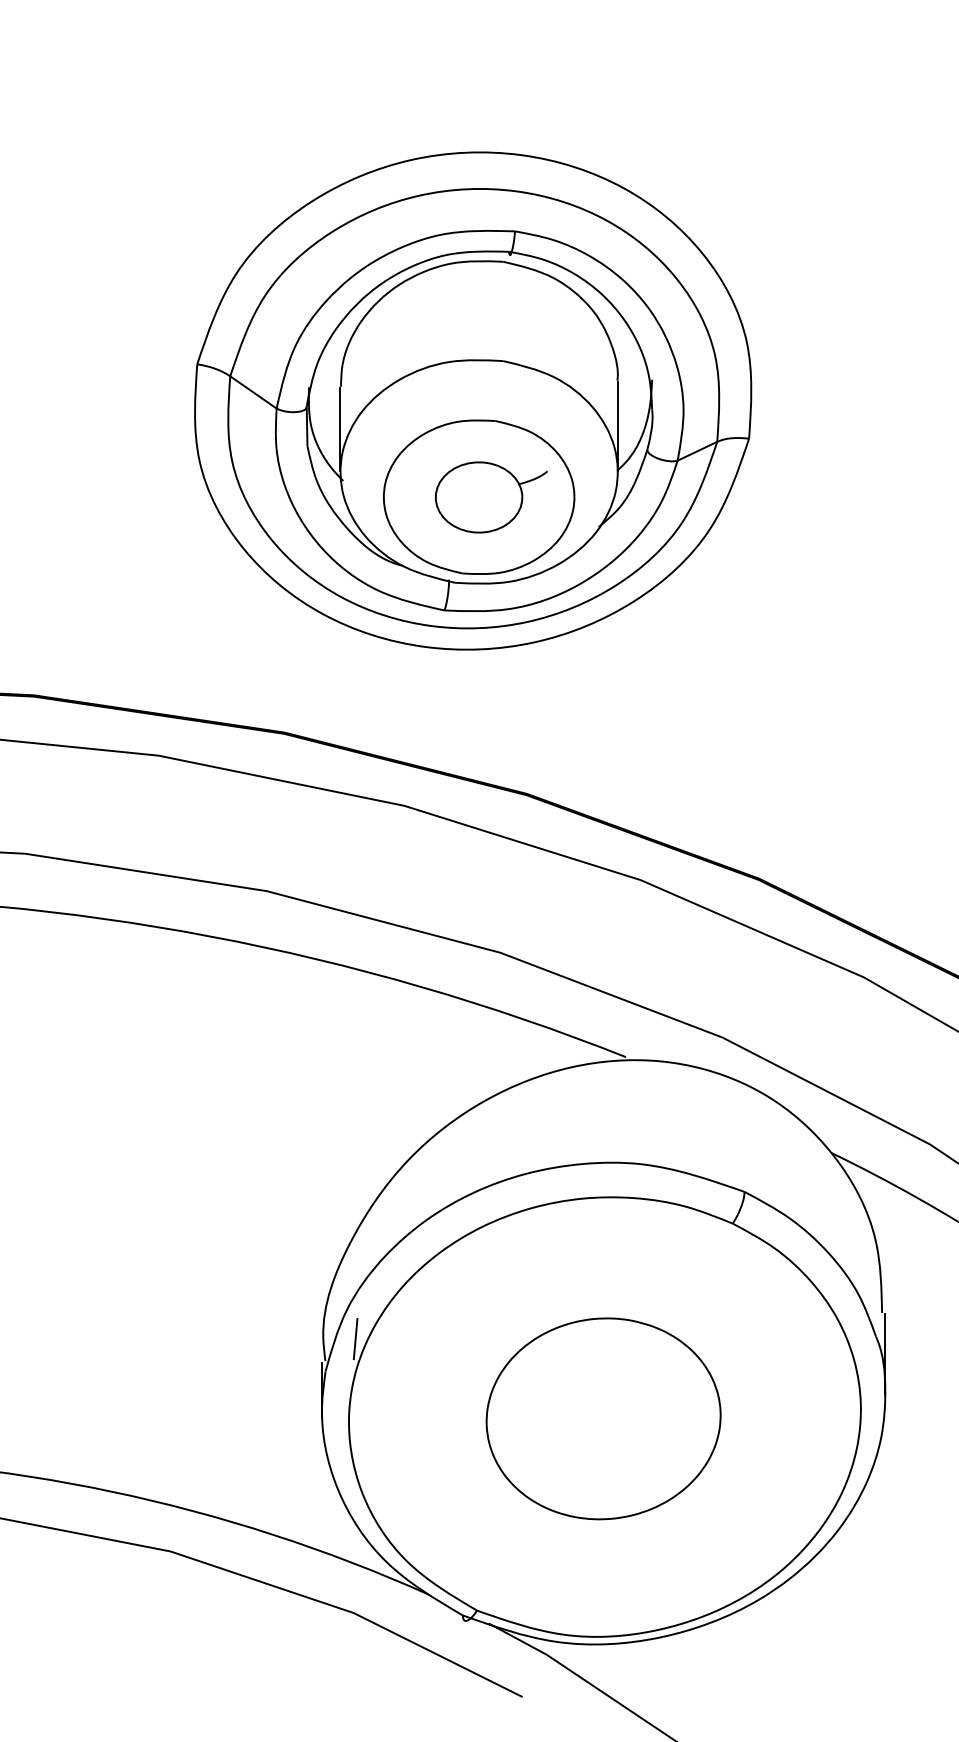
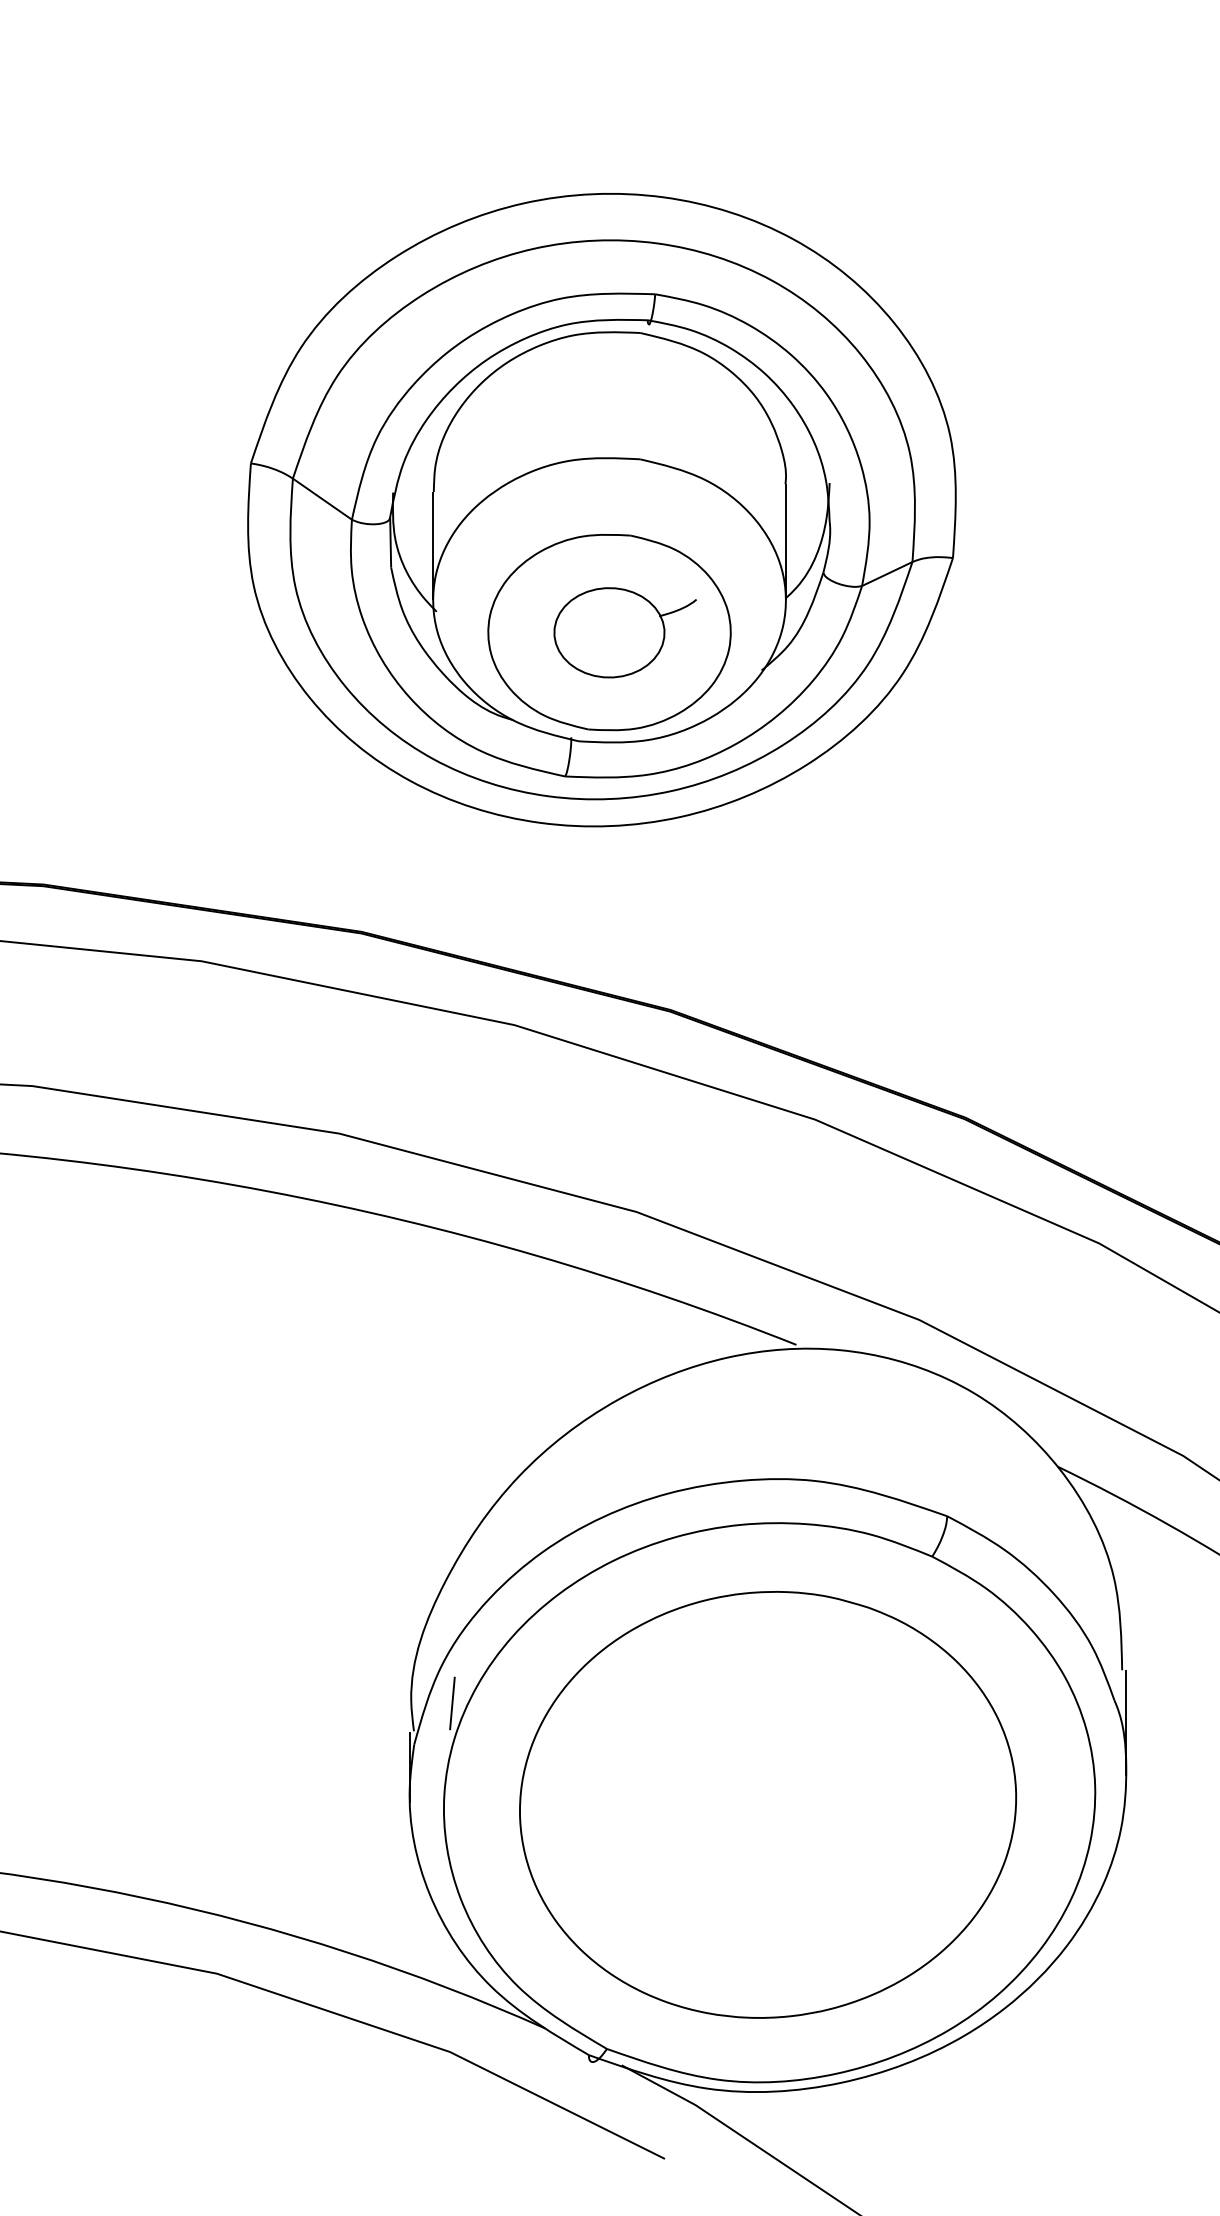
part: (603, 1418) -> (767, 1804), size x1.67

